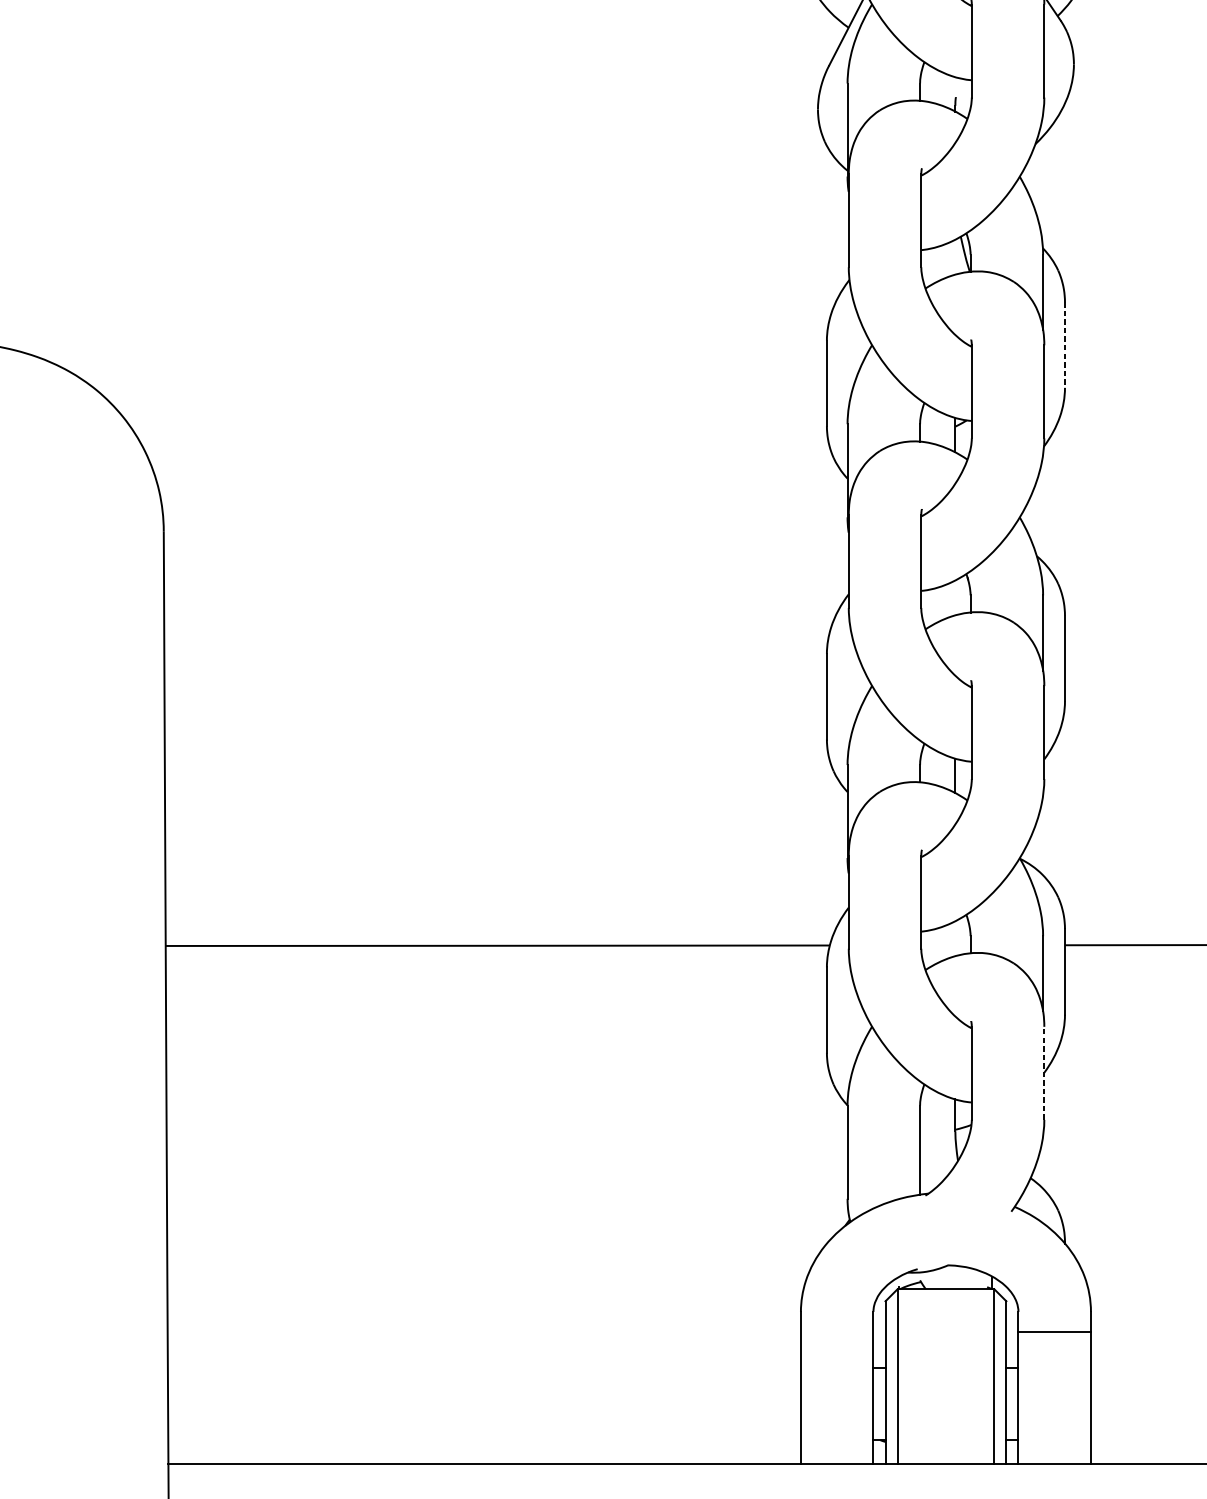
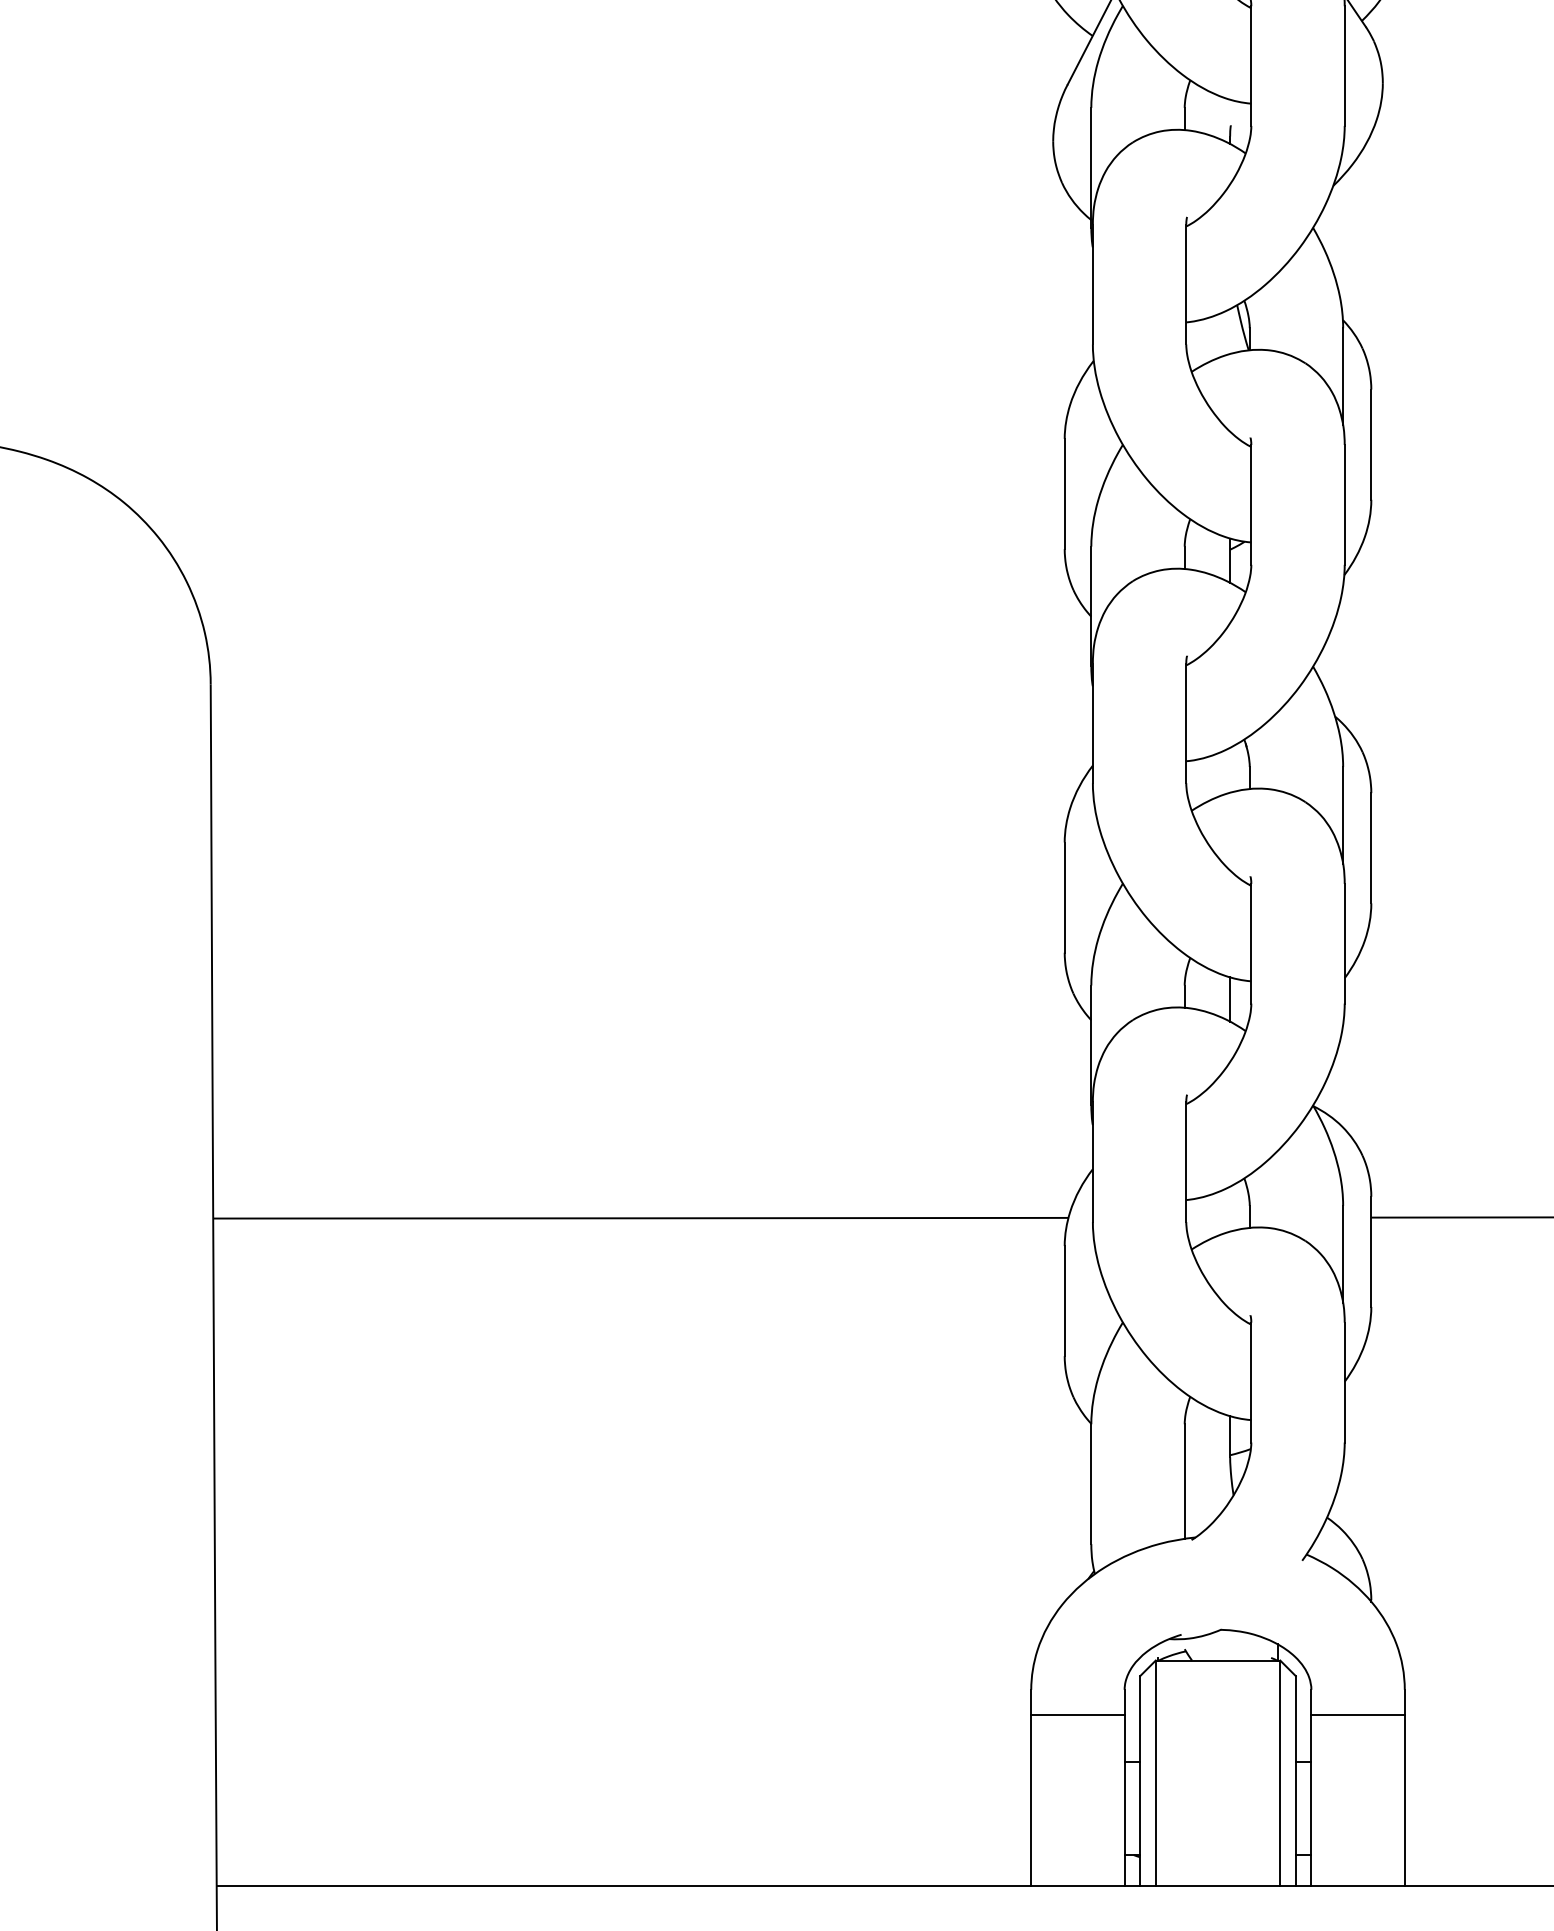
line: (1065, 345) -> (1371, 445), dashed -> solid
line: (1044, 1073) -> (1344, 1382), dashed -> solid
line: (836, 1331) -> (1077, 1715), added

